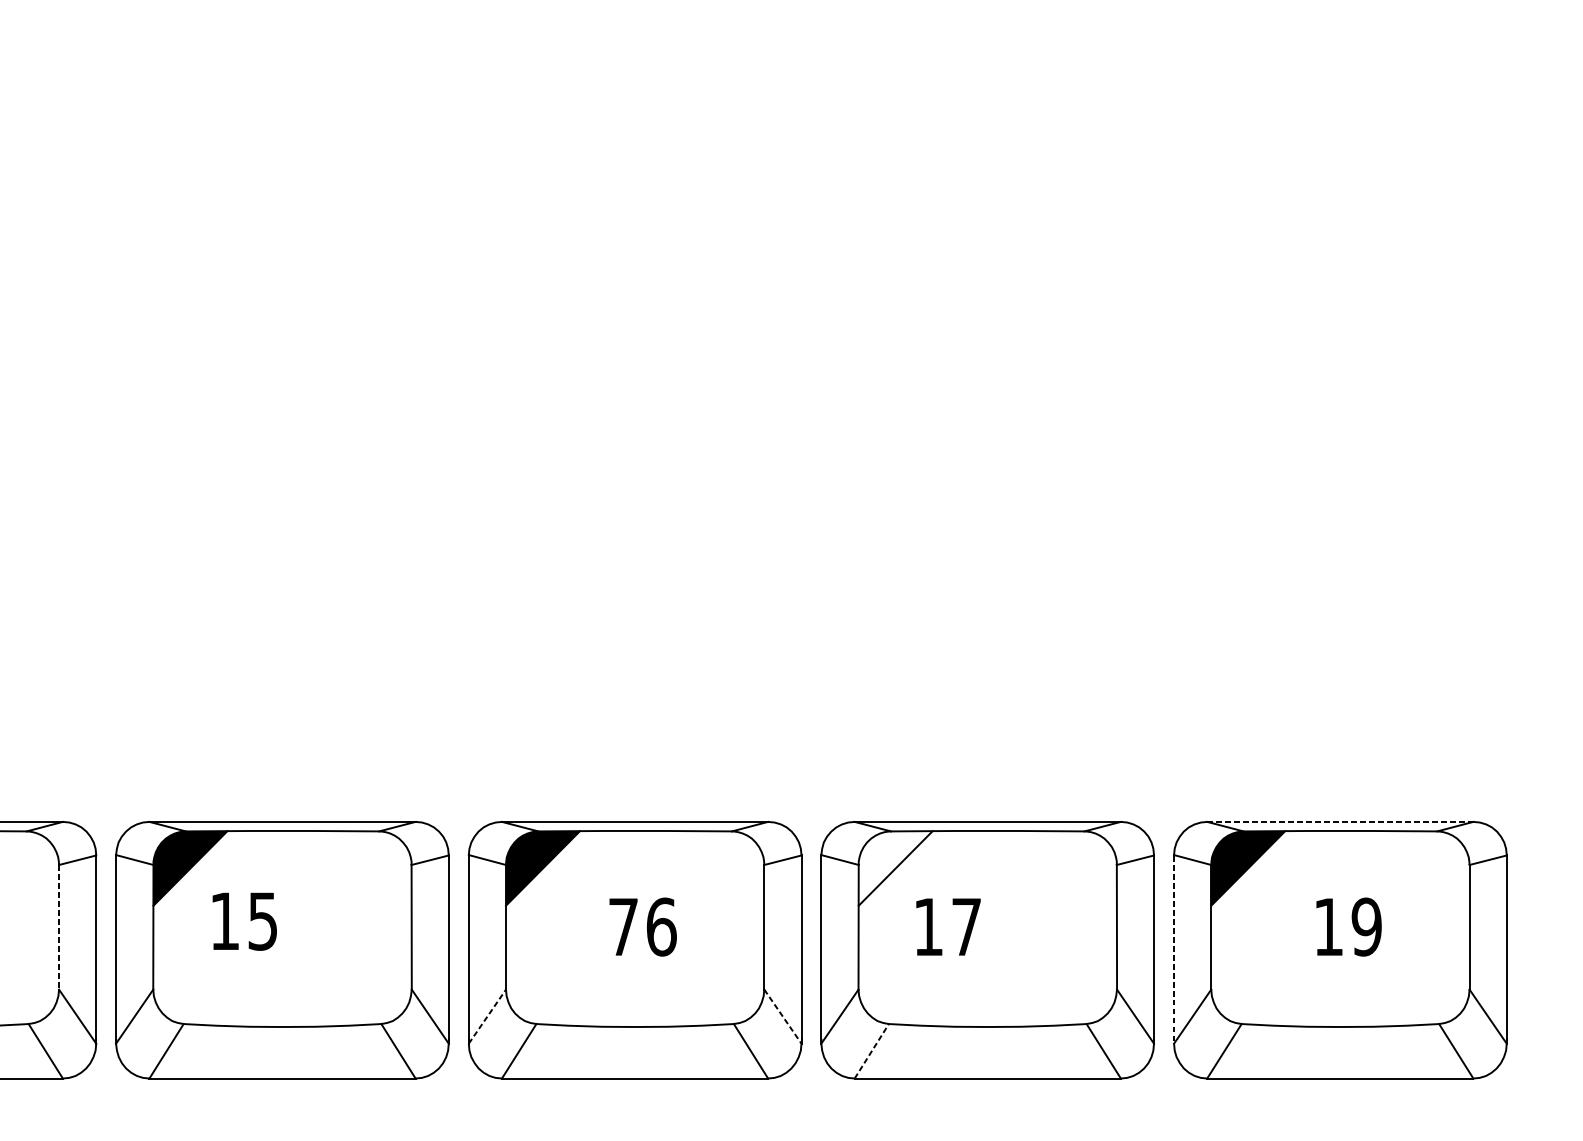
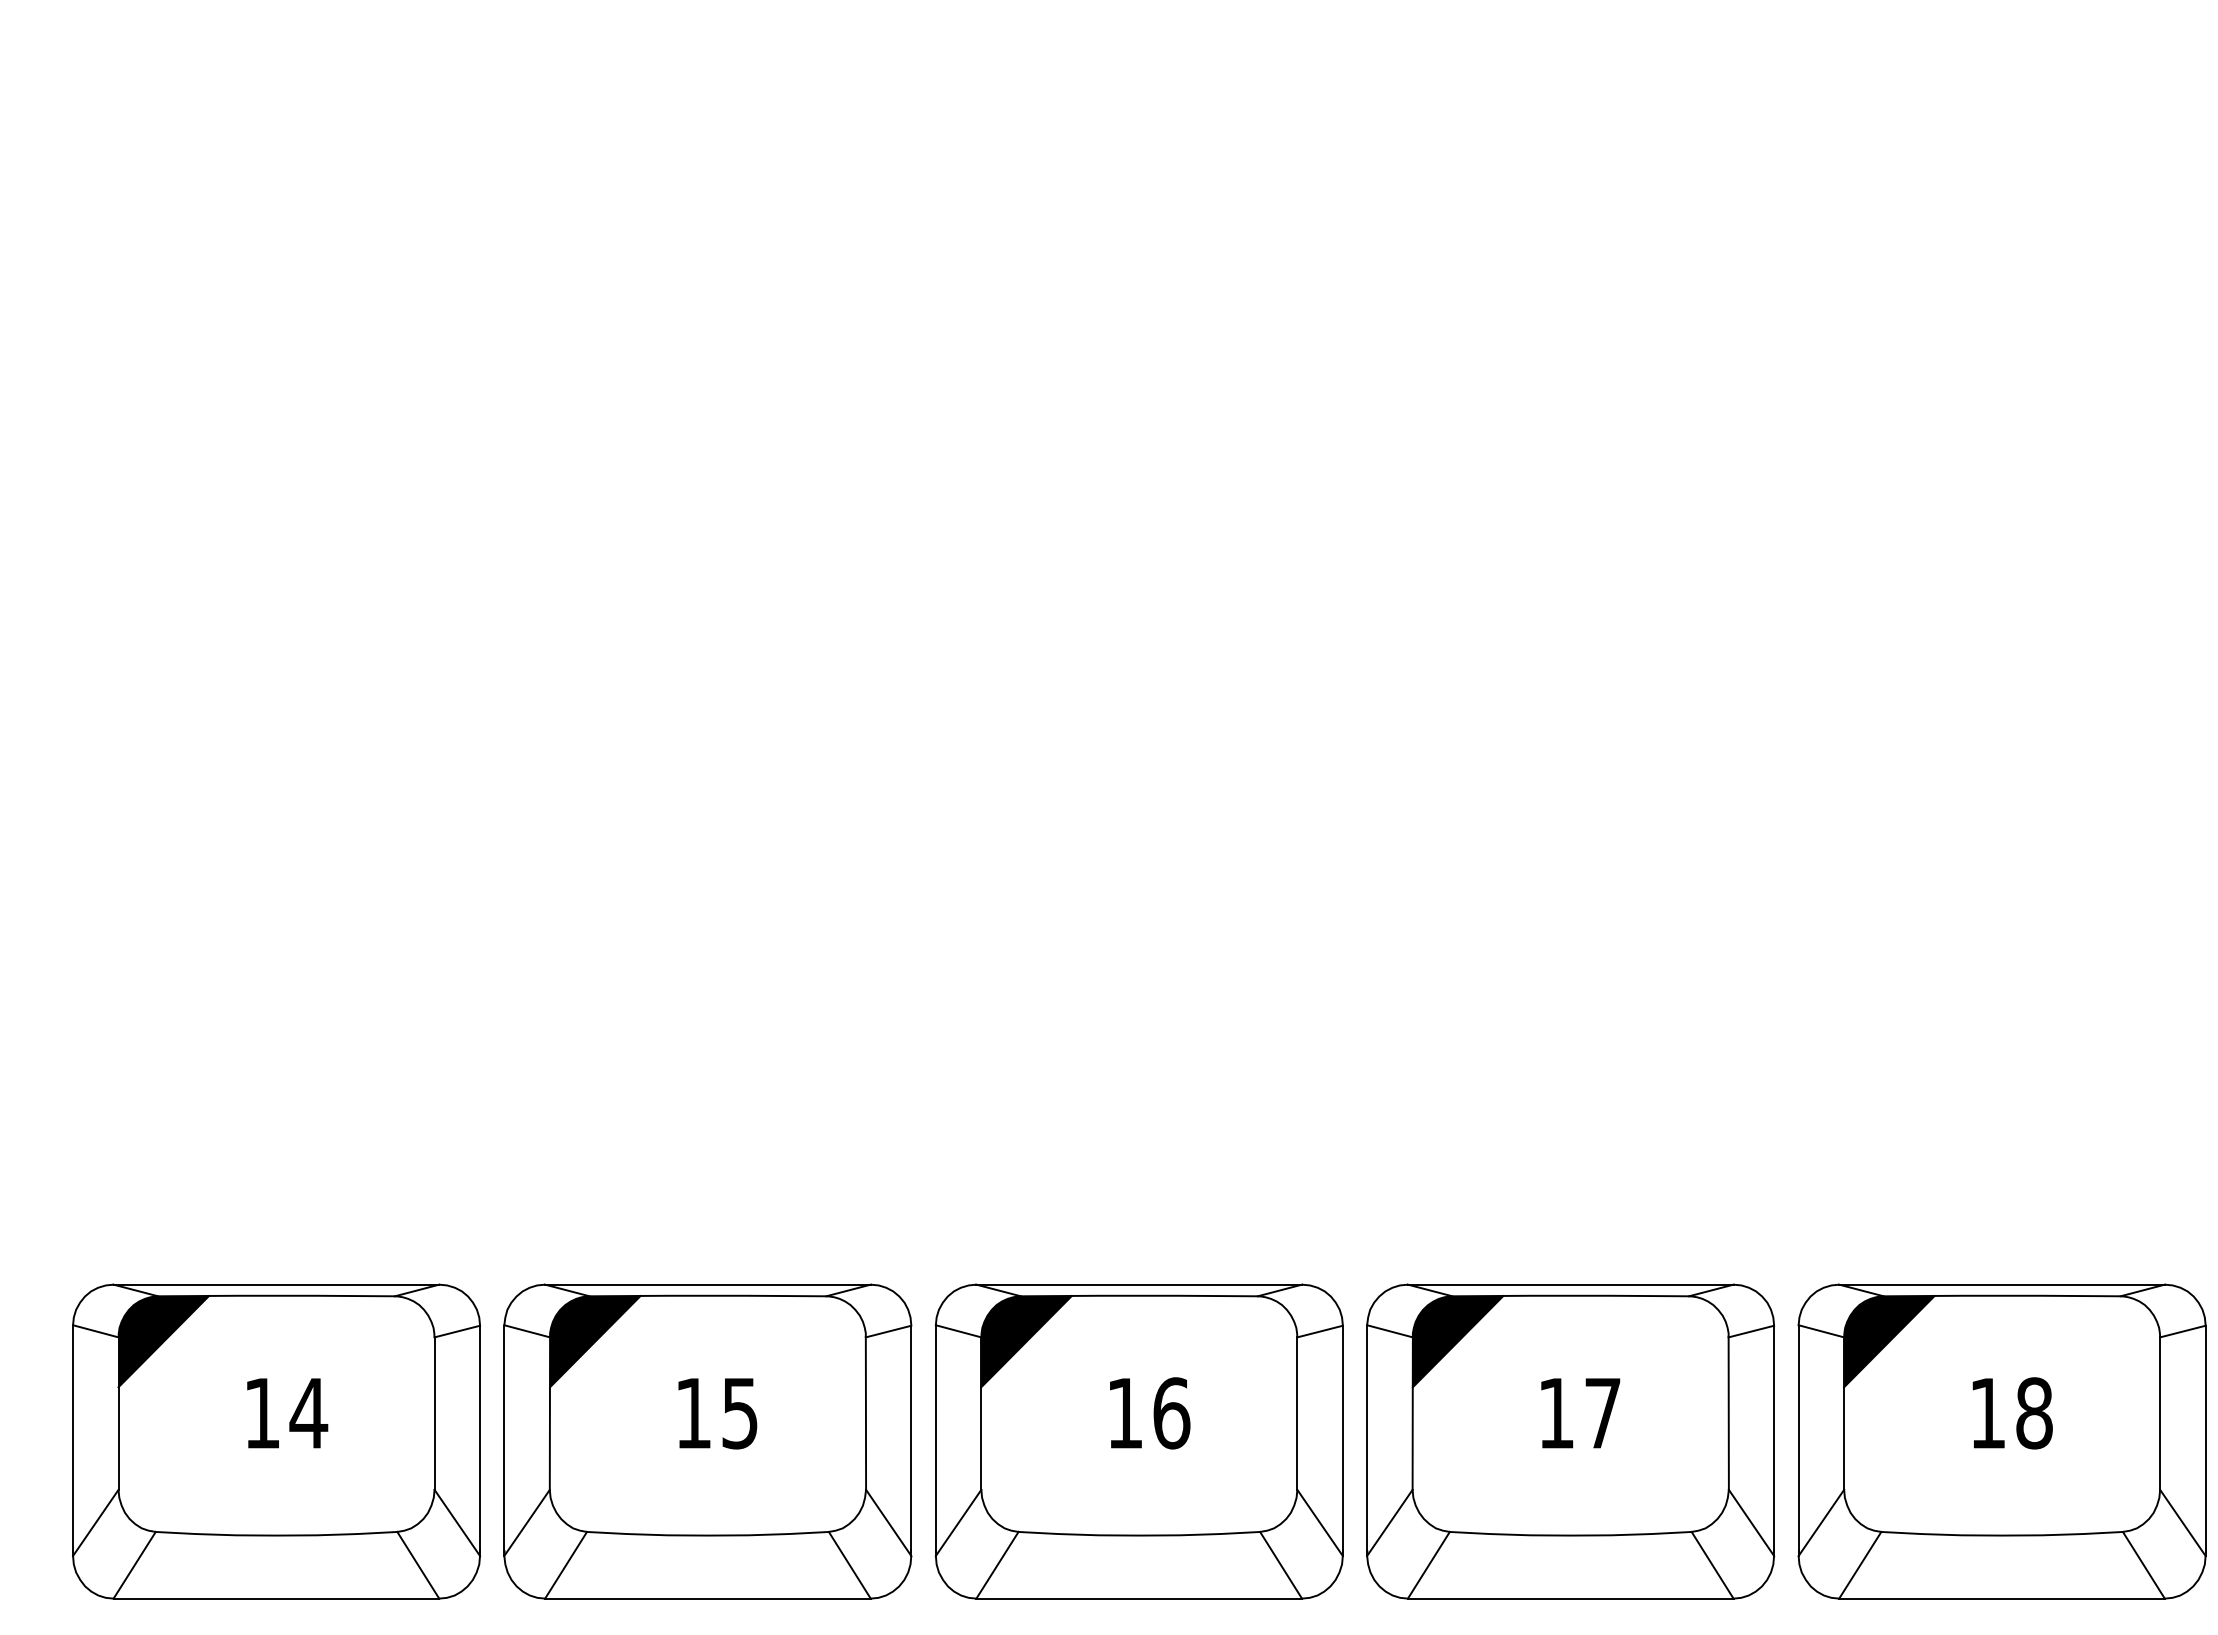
line: (1340, 821) -> (2002, 1284), dashed -> solid
fill: (895, 868) -> (1457, 1341), added
text: (244, 921) -> (717, 1413), moved
text: (623, 927) -> (1125, 1413), 76 -> 16
text: (948, 927) -> (1580, 1413), moved
text: (1366, 927) -> (2034, 1413), 19 -> 18
line: (59, 928) -> (434, 1414), dashed -> solid
line: (1173, 950) -> (1798, 1441), dashed -> solid
line: (487, 1016) -> (958, 1522), dashed -> solid
line: (783, 1017) -> (1320, 1523), dashed -> solid
line: (872, 1050) -> (1429, 1564), dashed -> solid

